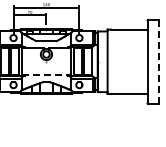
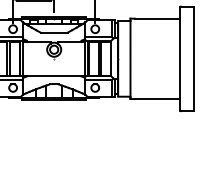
line: (158, 61) -> (193, 58), dashed -> solid
line: (46, 75) -> (54, 75), dashed -> solid

